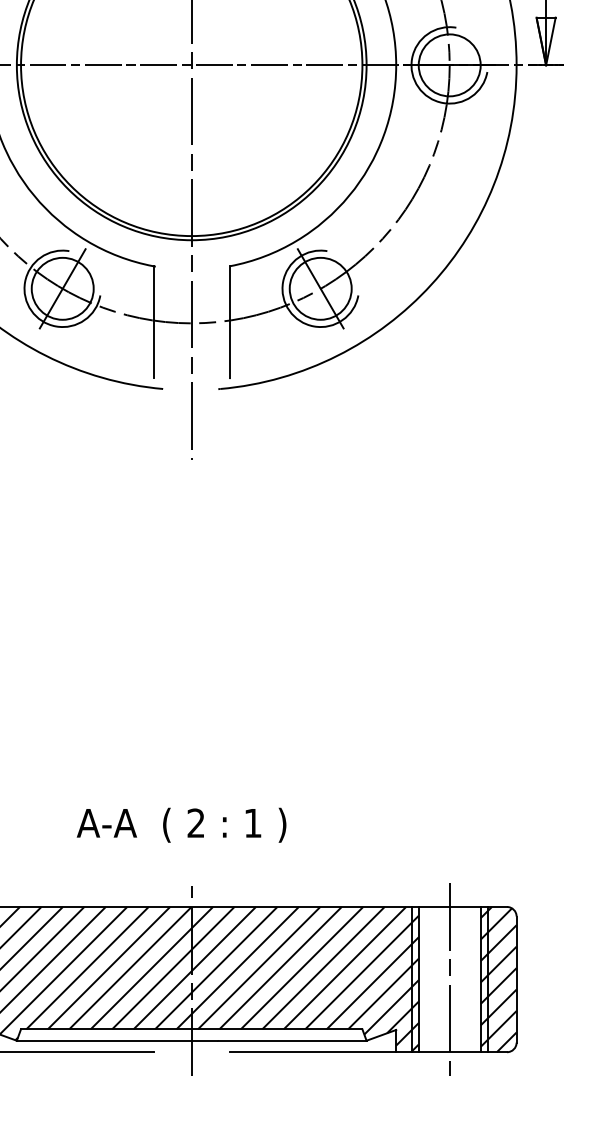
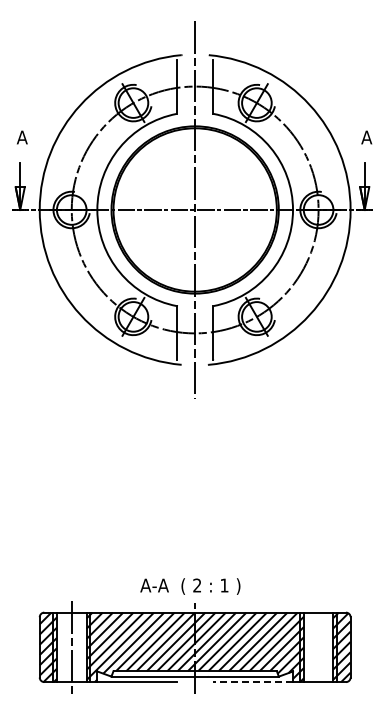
text: (181, 825) -> (190, 586), moved
line: (449, 979) -> (318, 647), removed
line: (313, 1053) -> (253, 682), solid -> dashed

